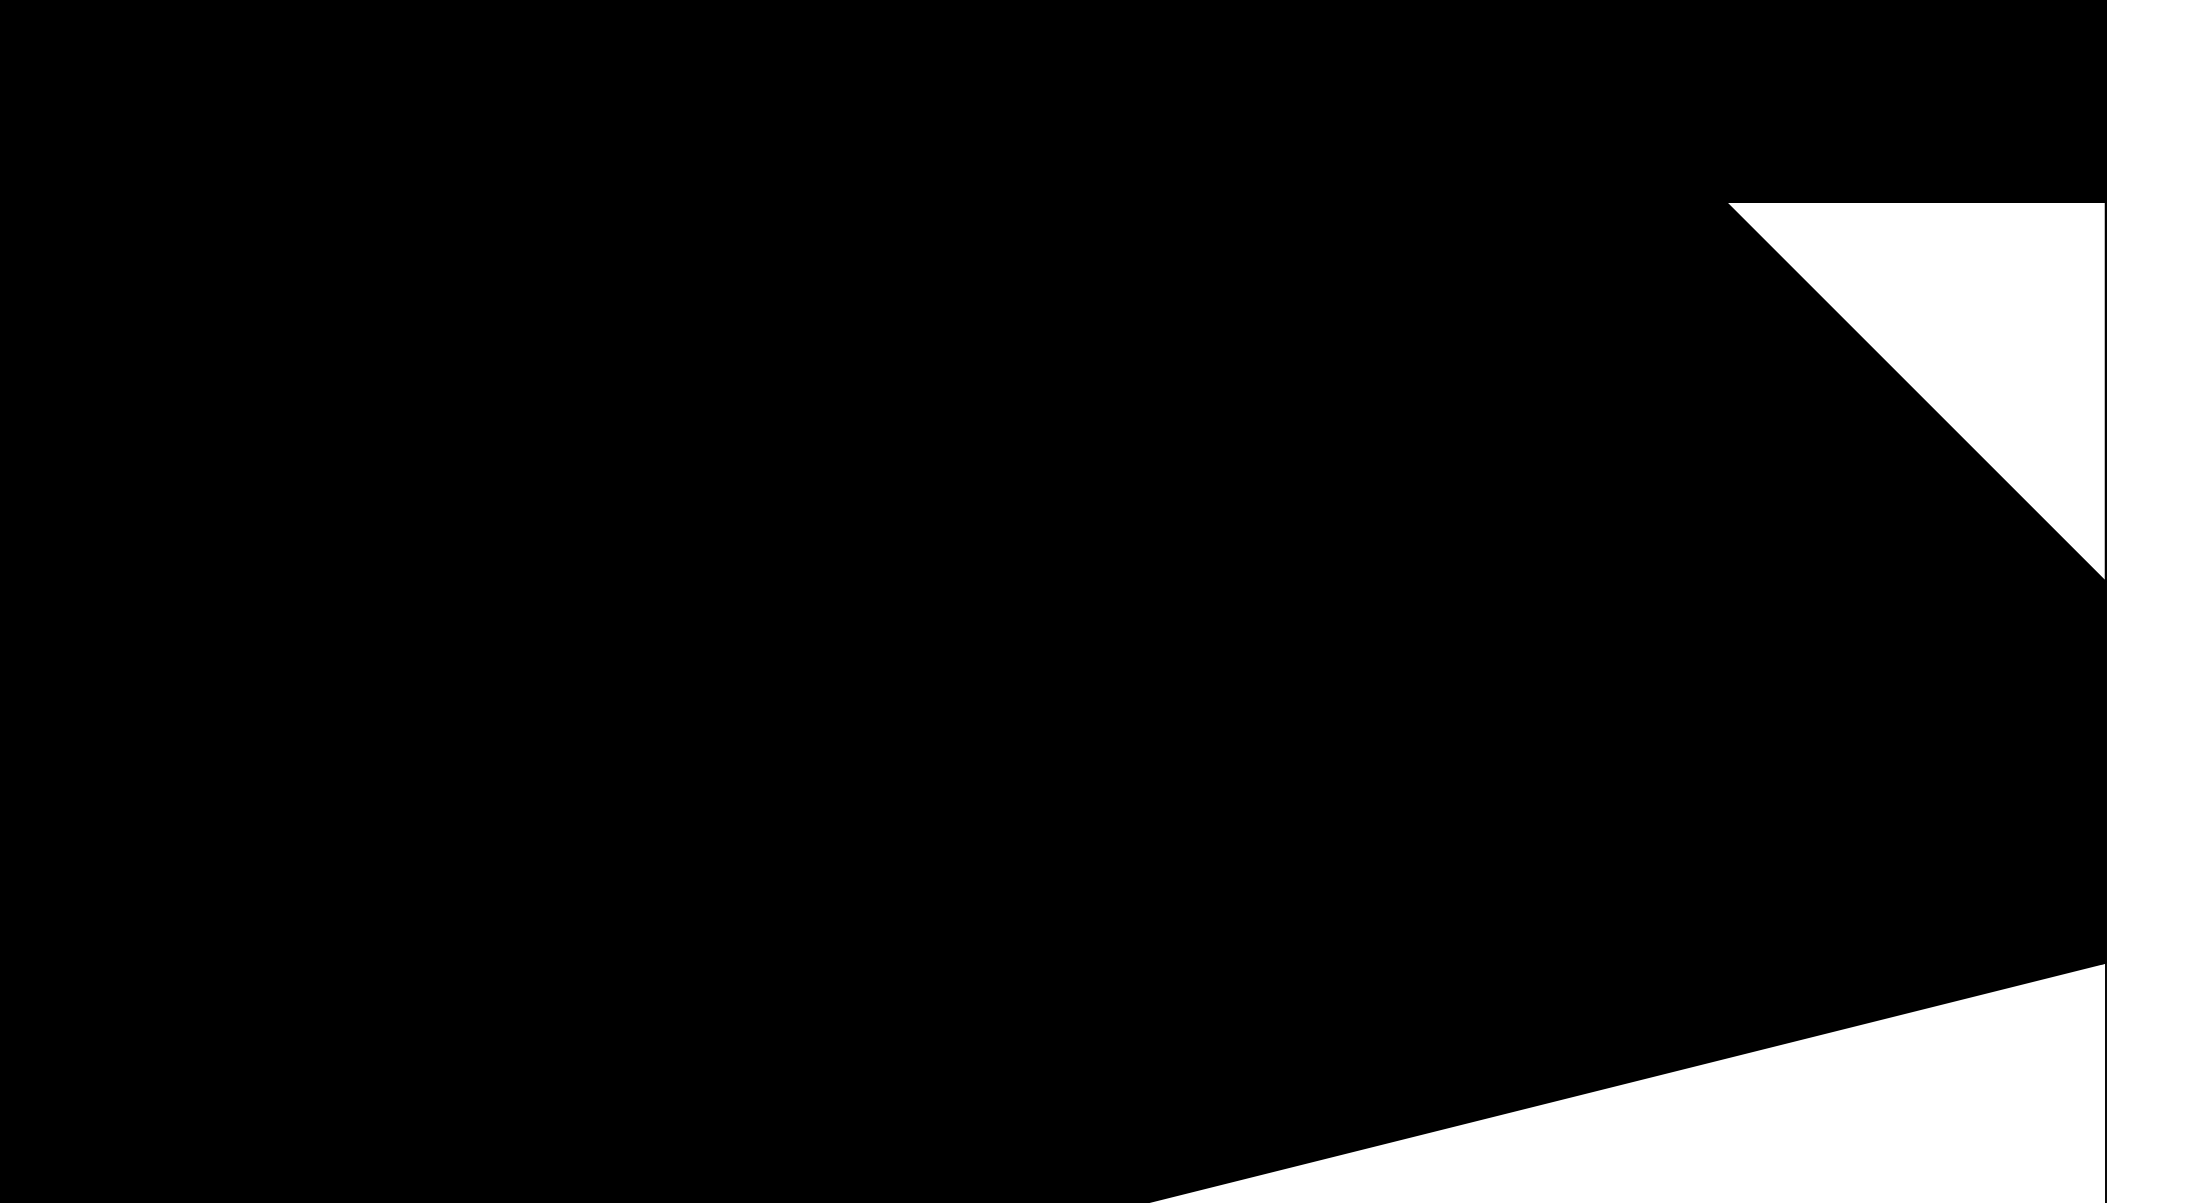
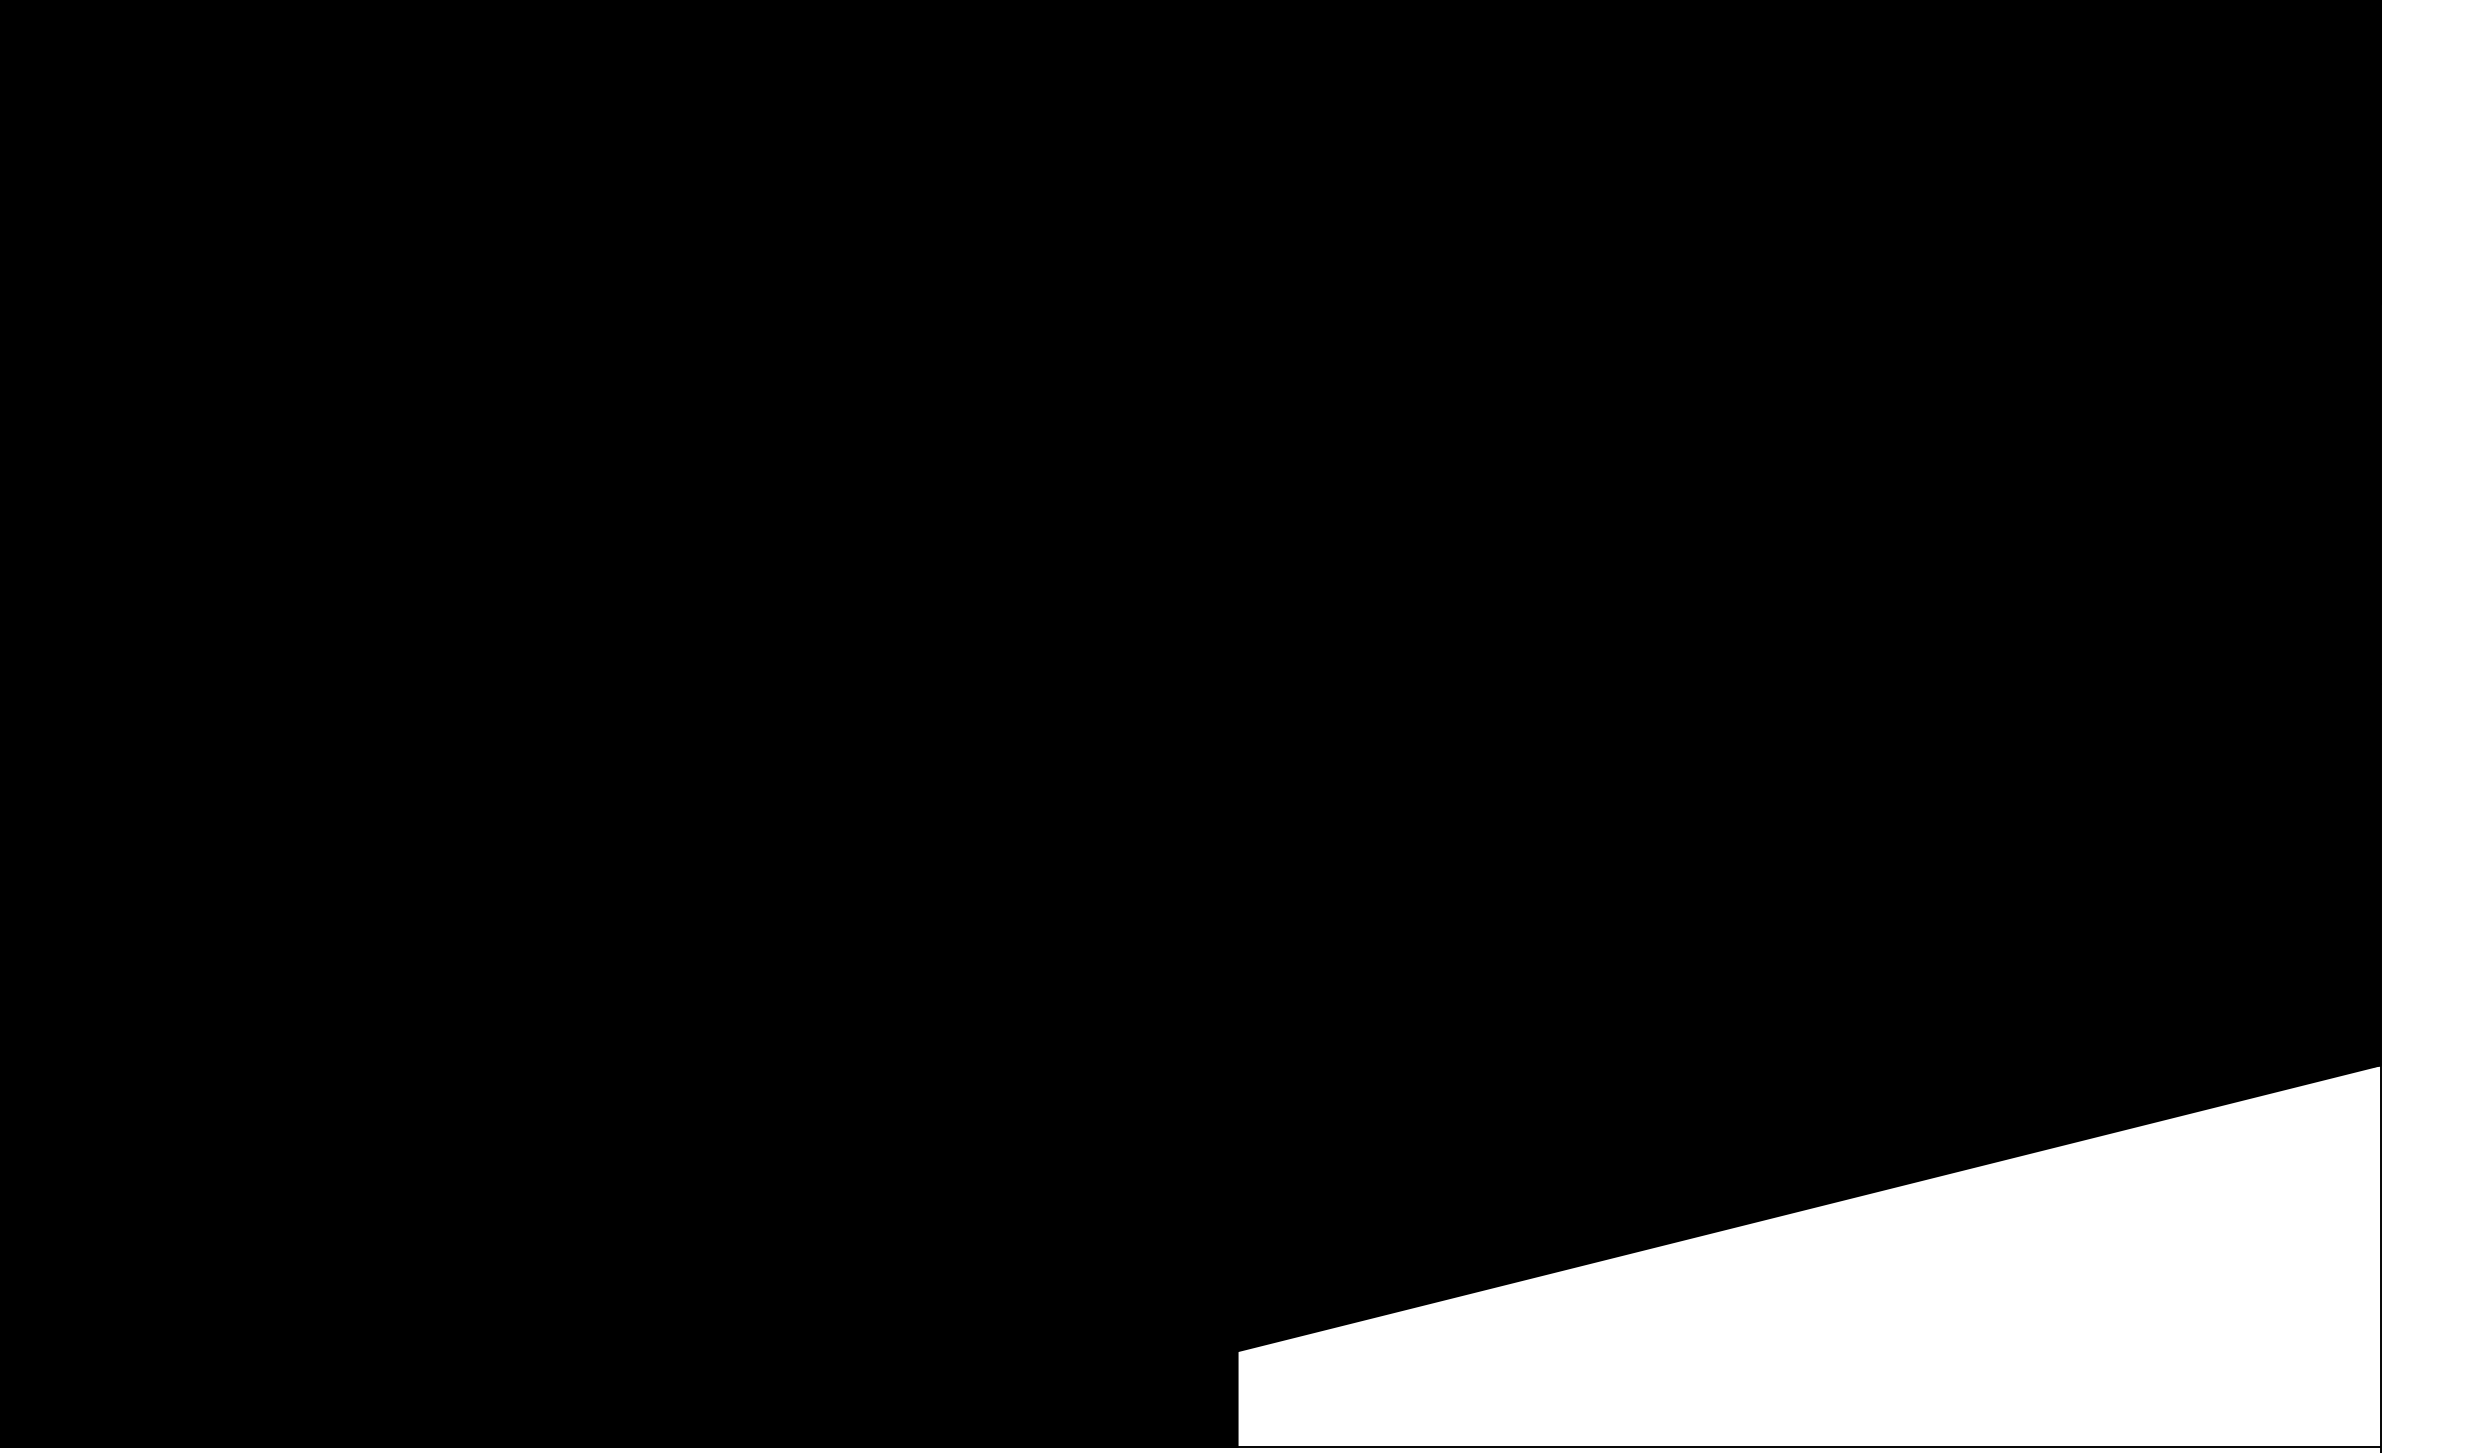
fill: (1914, 391) -> (2189, 494), added

